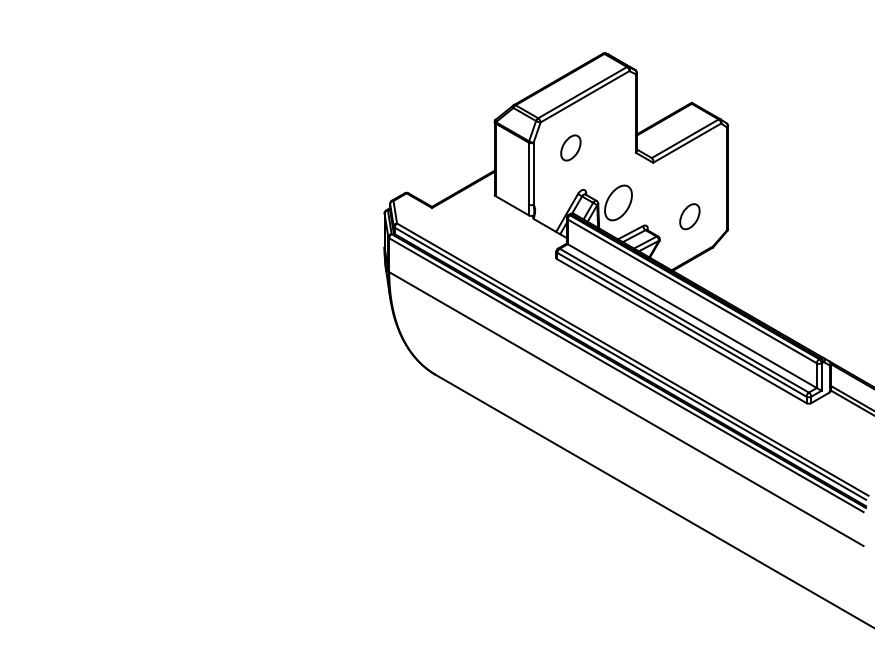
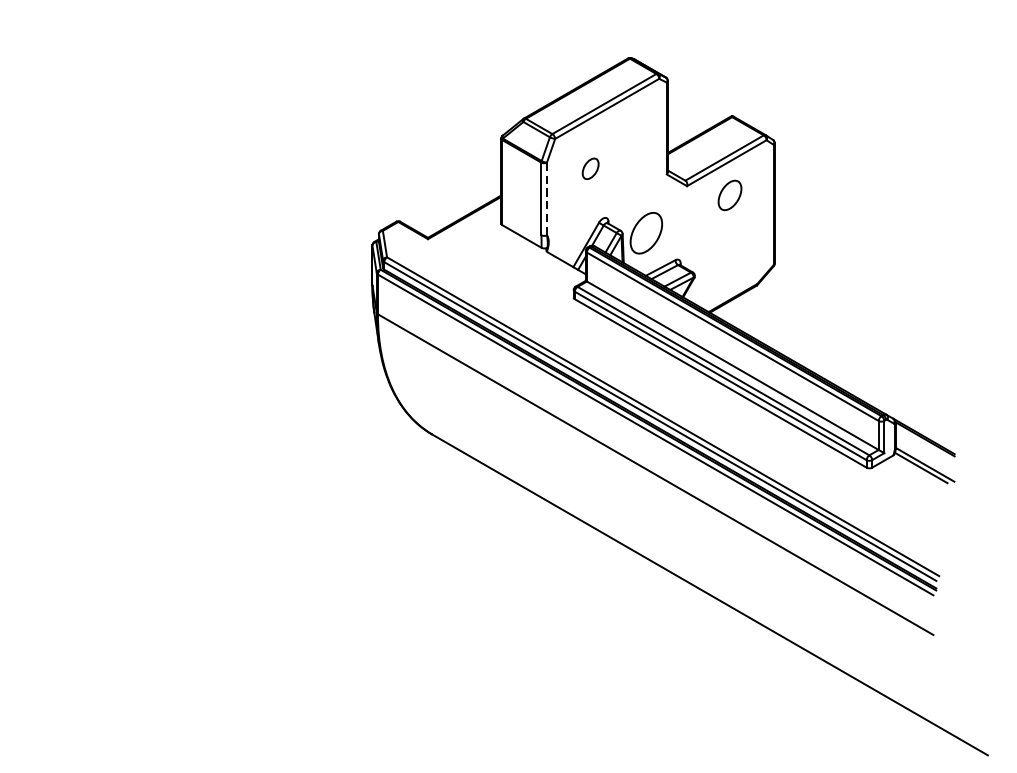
part: (570, 147) -> (590, 168), size x0.7
line: (533, 173) -> (546, 198), solid -> dashed
part: (689, 216) -> (729, 195), moved

